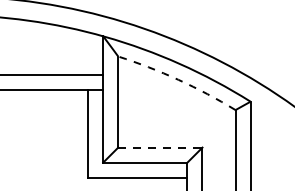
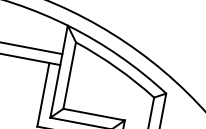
arc: (178, 79) -> (116, 67), dashed -> solid
line: (160, 147) -> (94, 114), dashed -> solid

